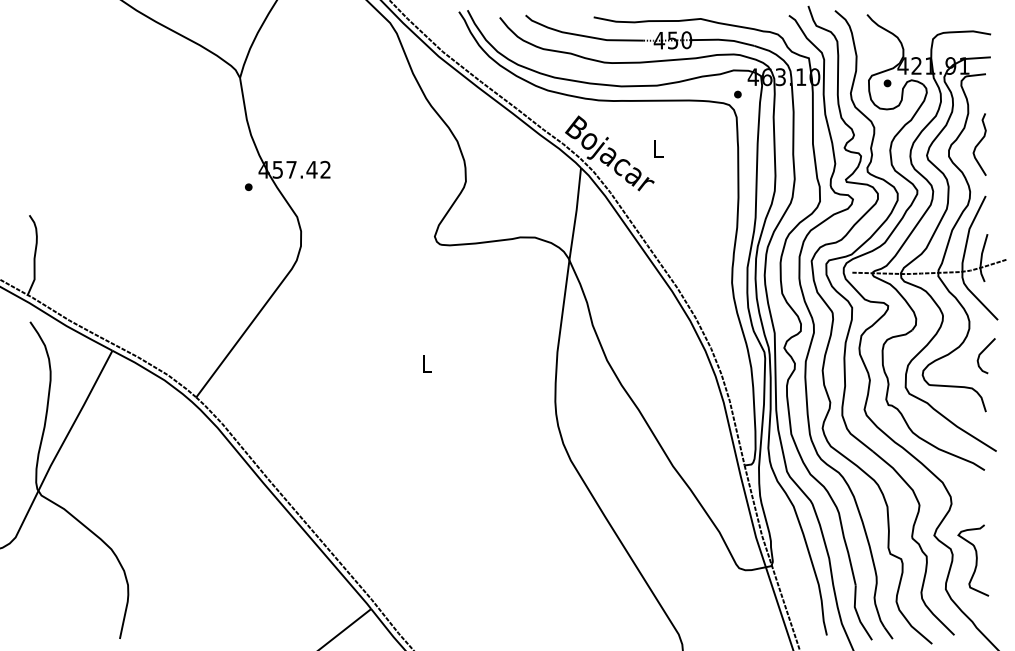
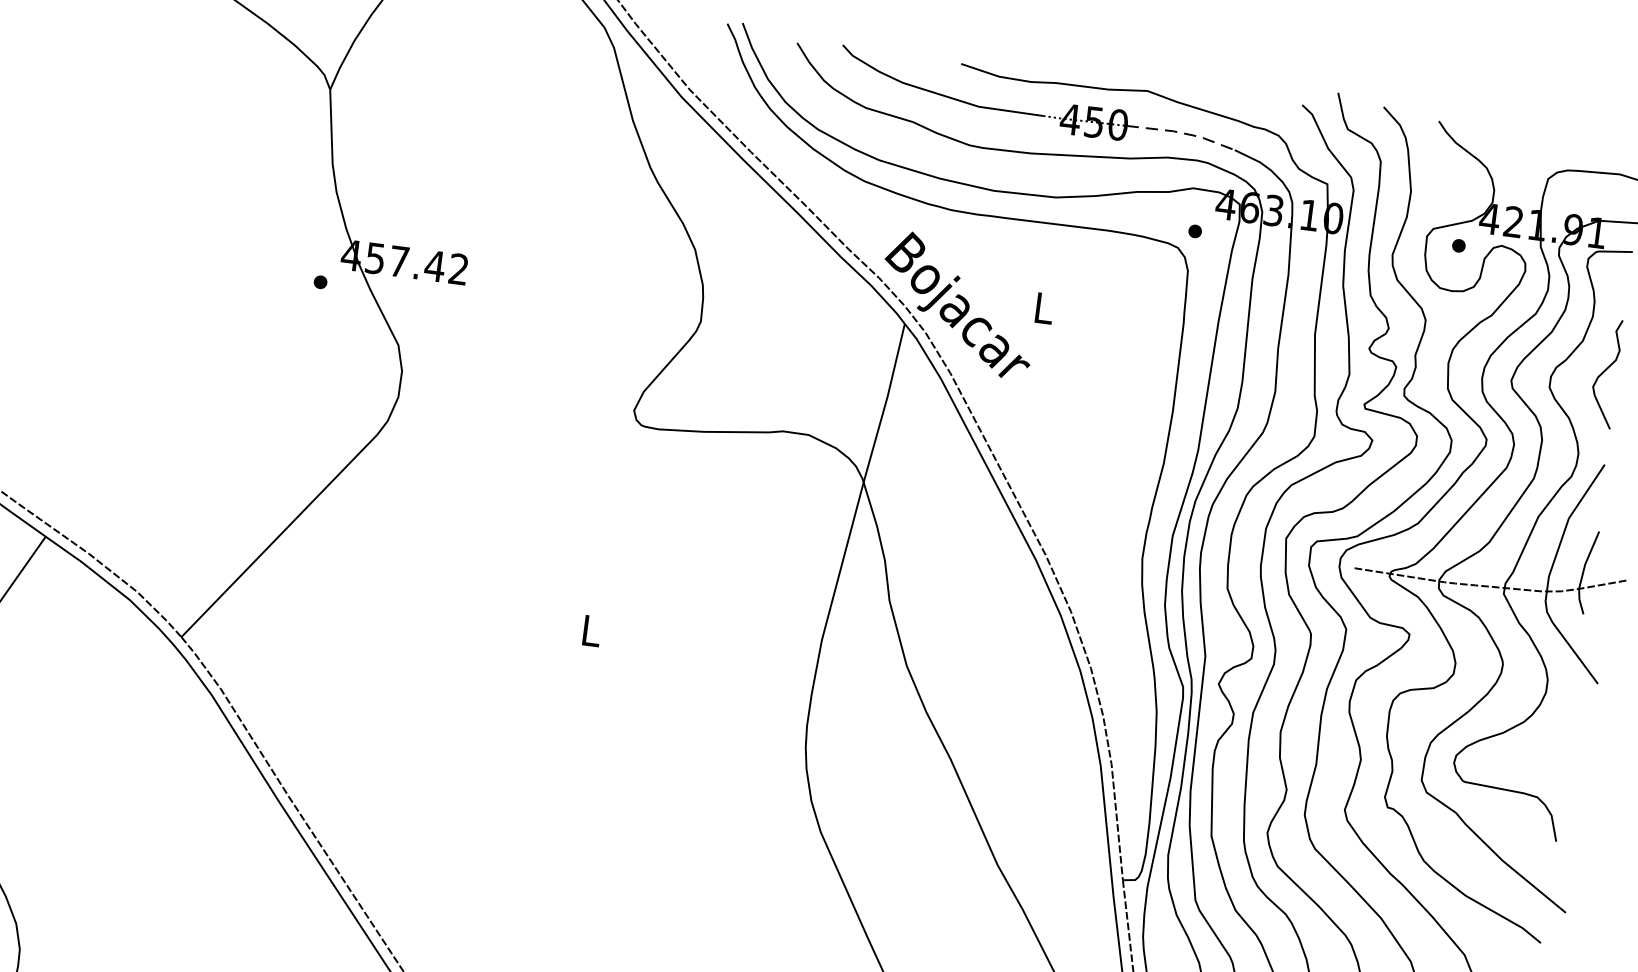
line: (723, 40) -> (1182, 133), solid -> dashed
curve: (982, 353) -> (1563, 738), removed

